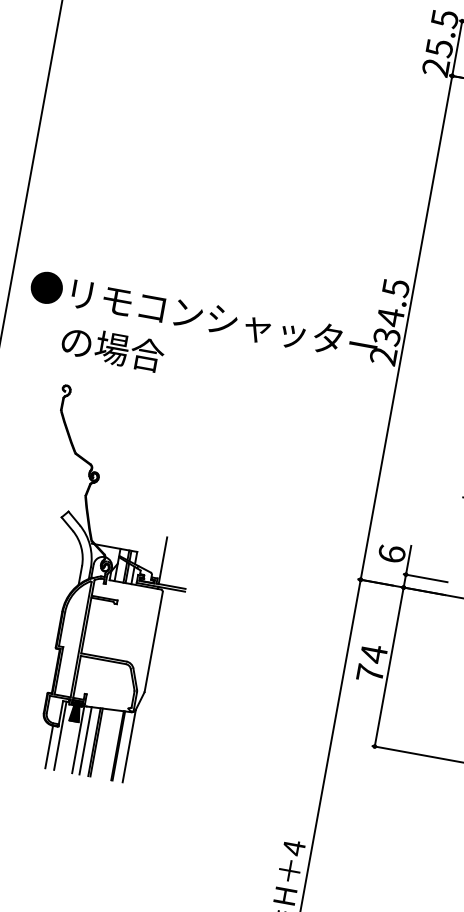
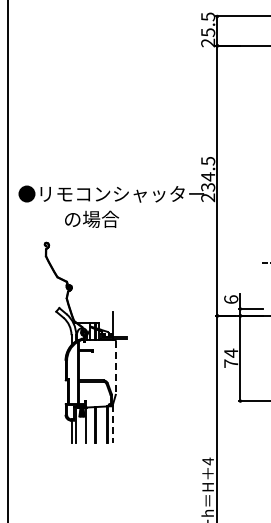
text: (114, 347) -> (92, 218), moved
line: (153, 641) -> (115, 367), solid -> dashed
line: (84, 740) -> (89, 425), removed
line: (128, 746) -> (112, 424), solid -> dashed

